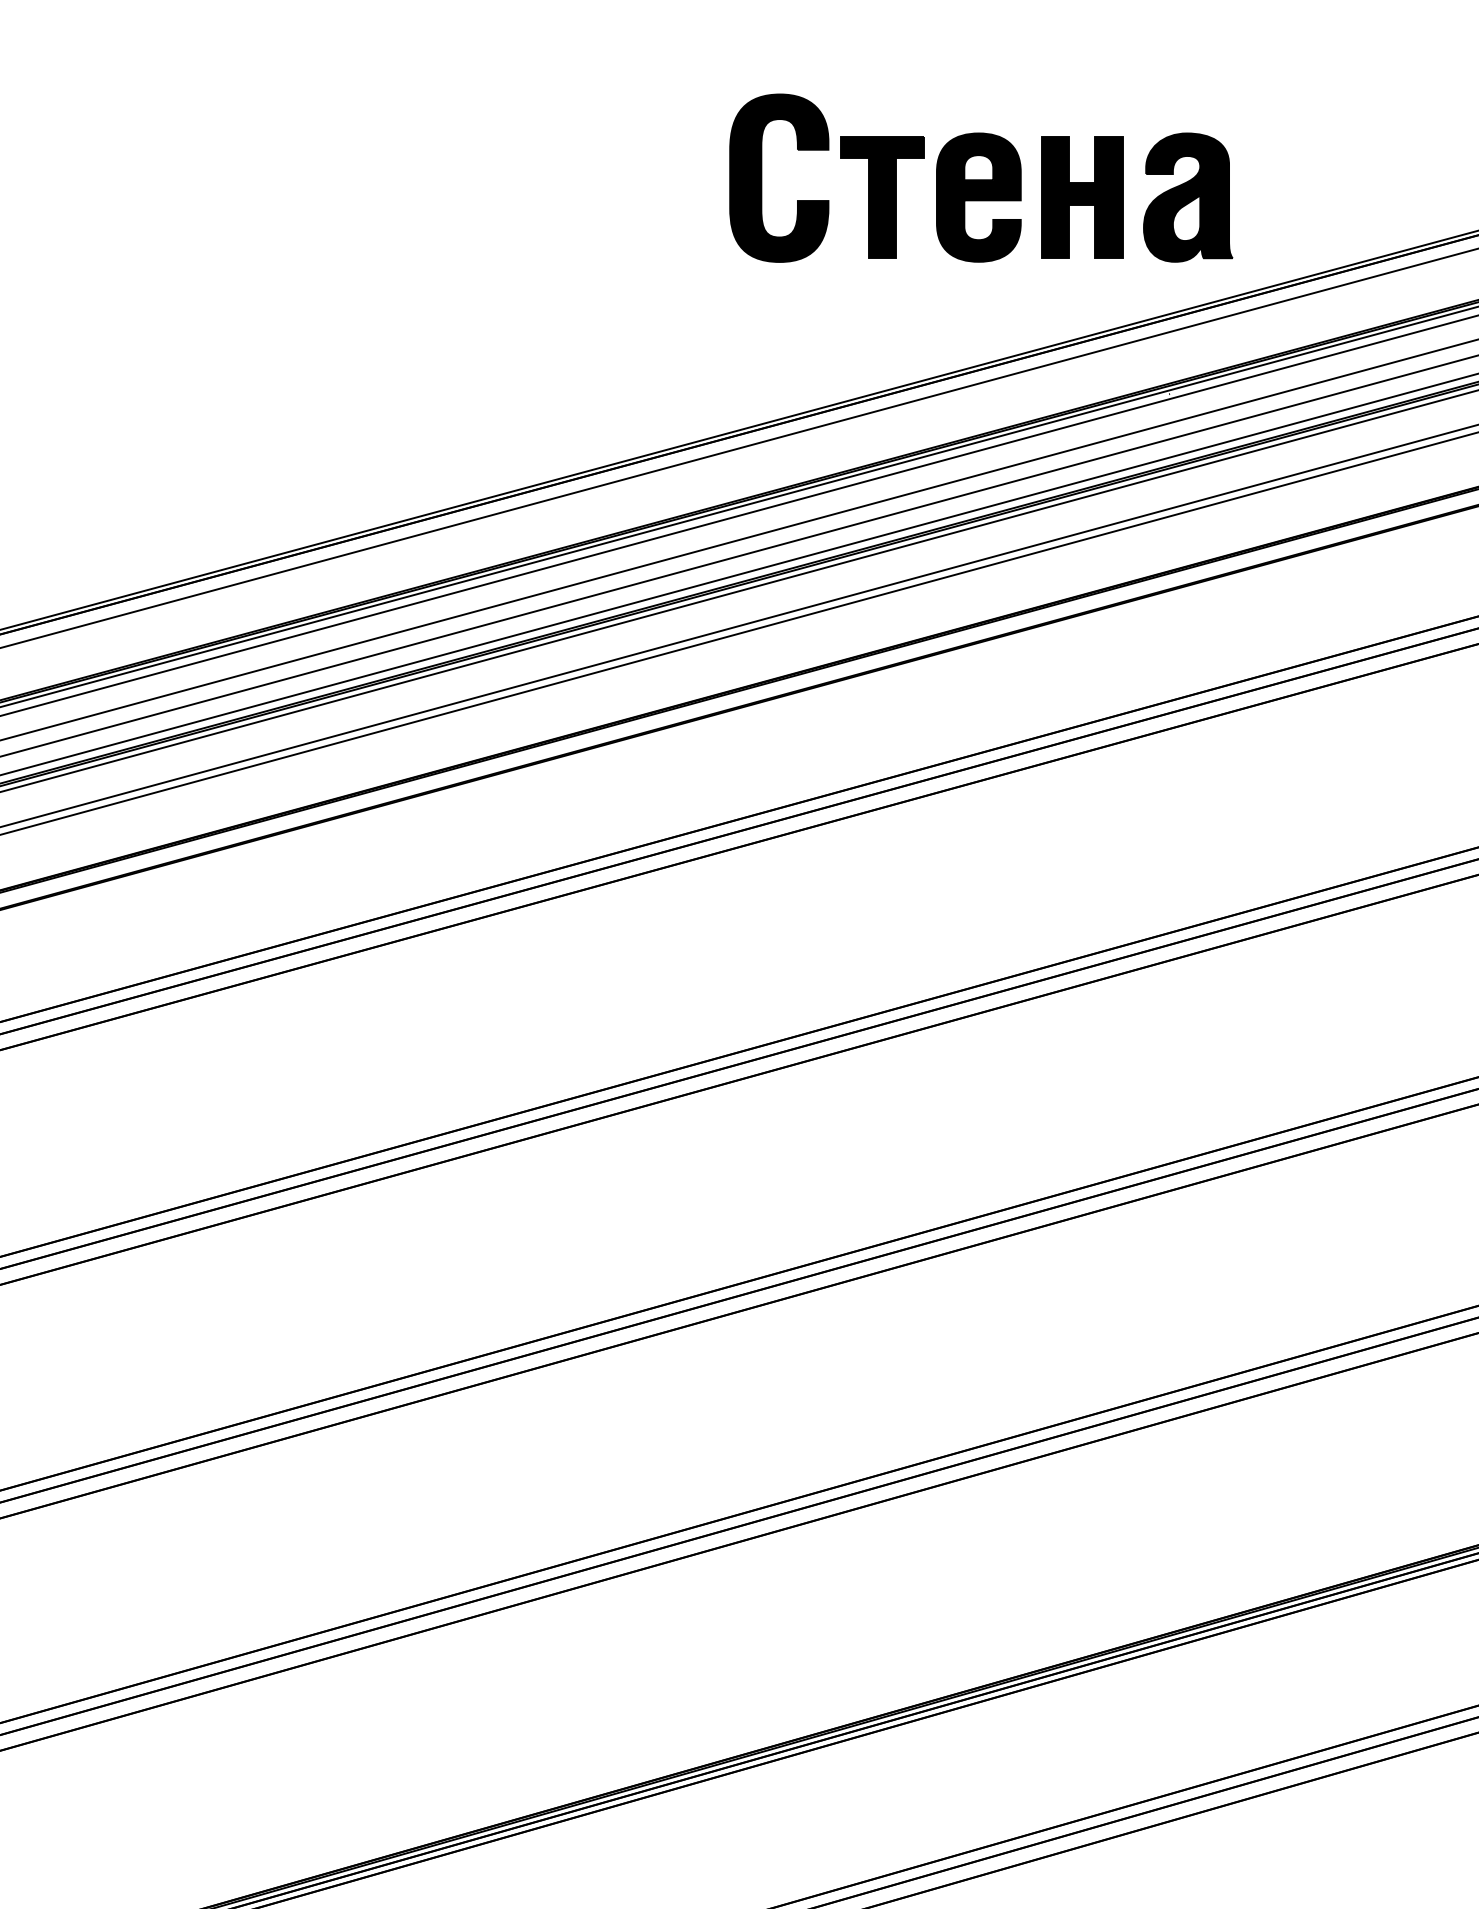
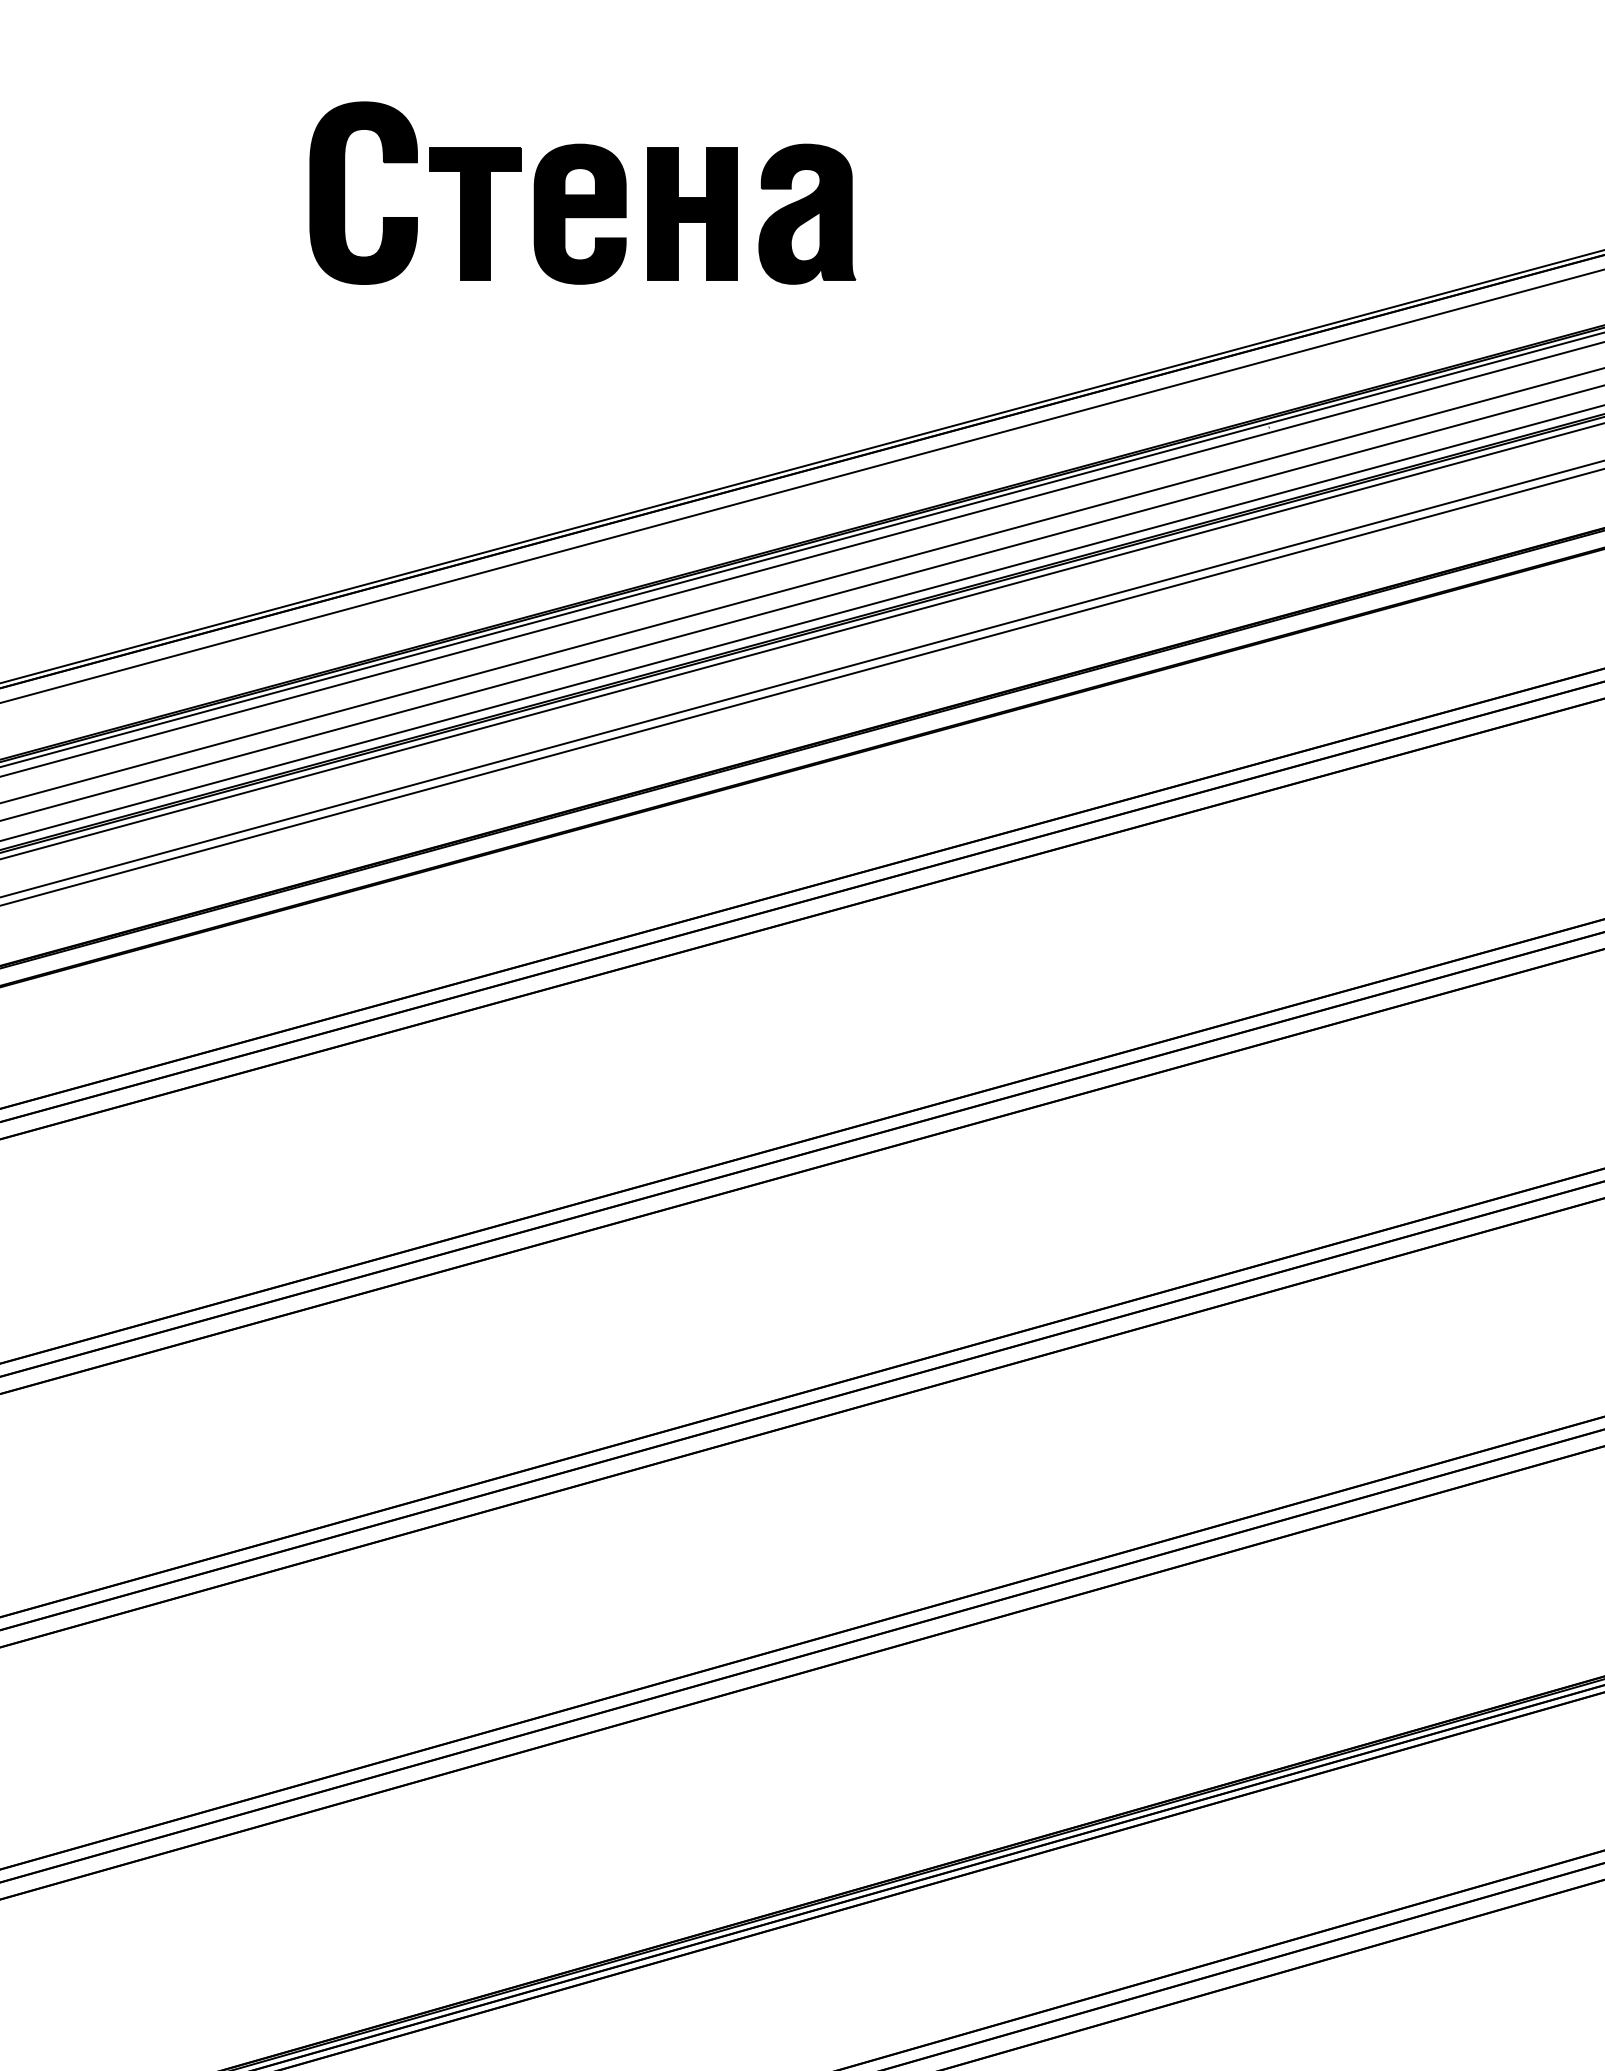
part: (980, 177) -> (582, 192), moved

